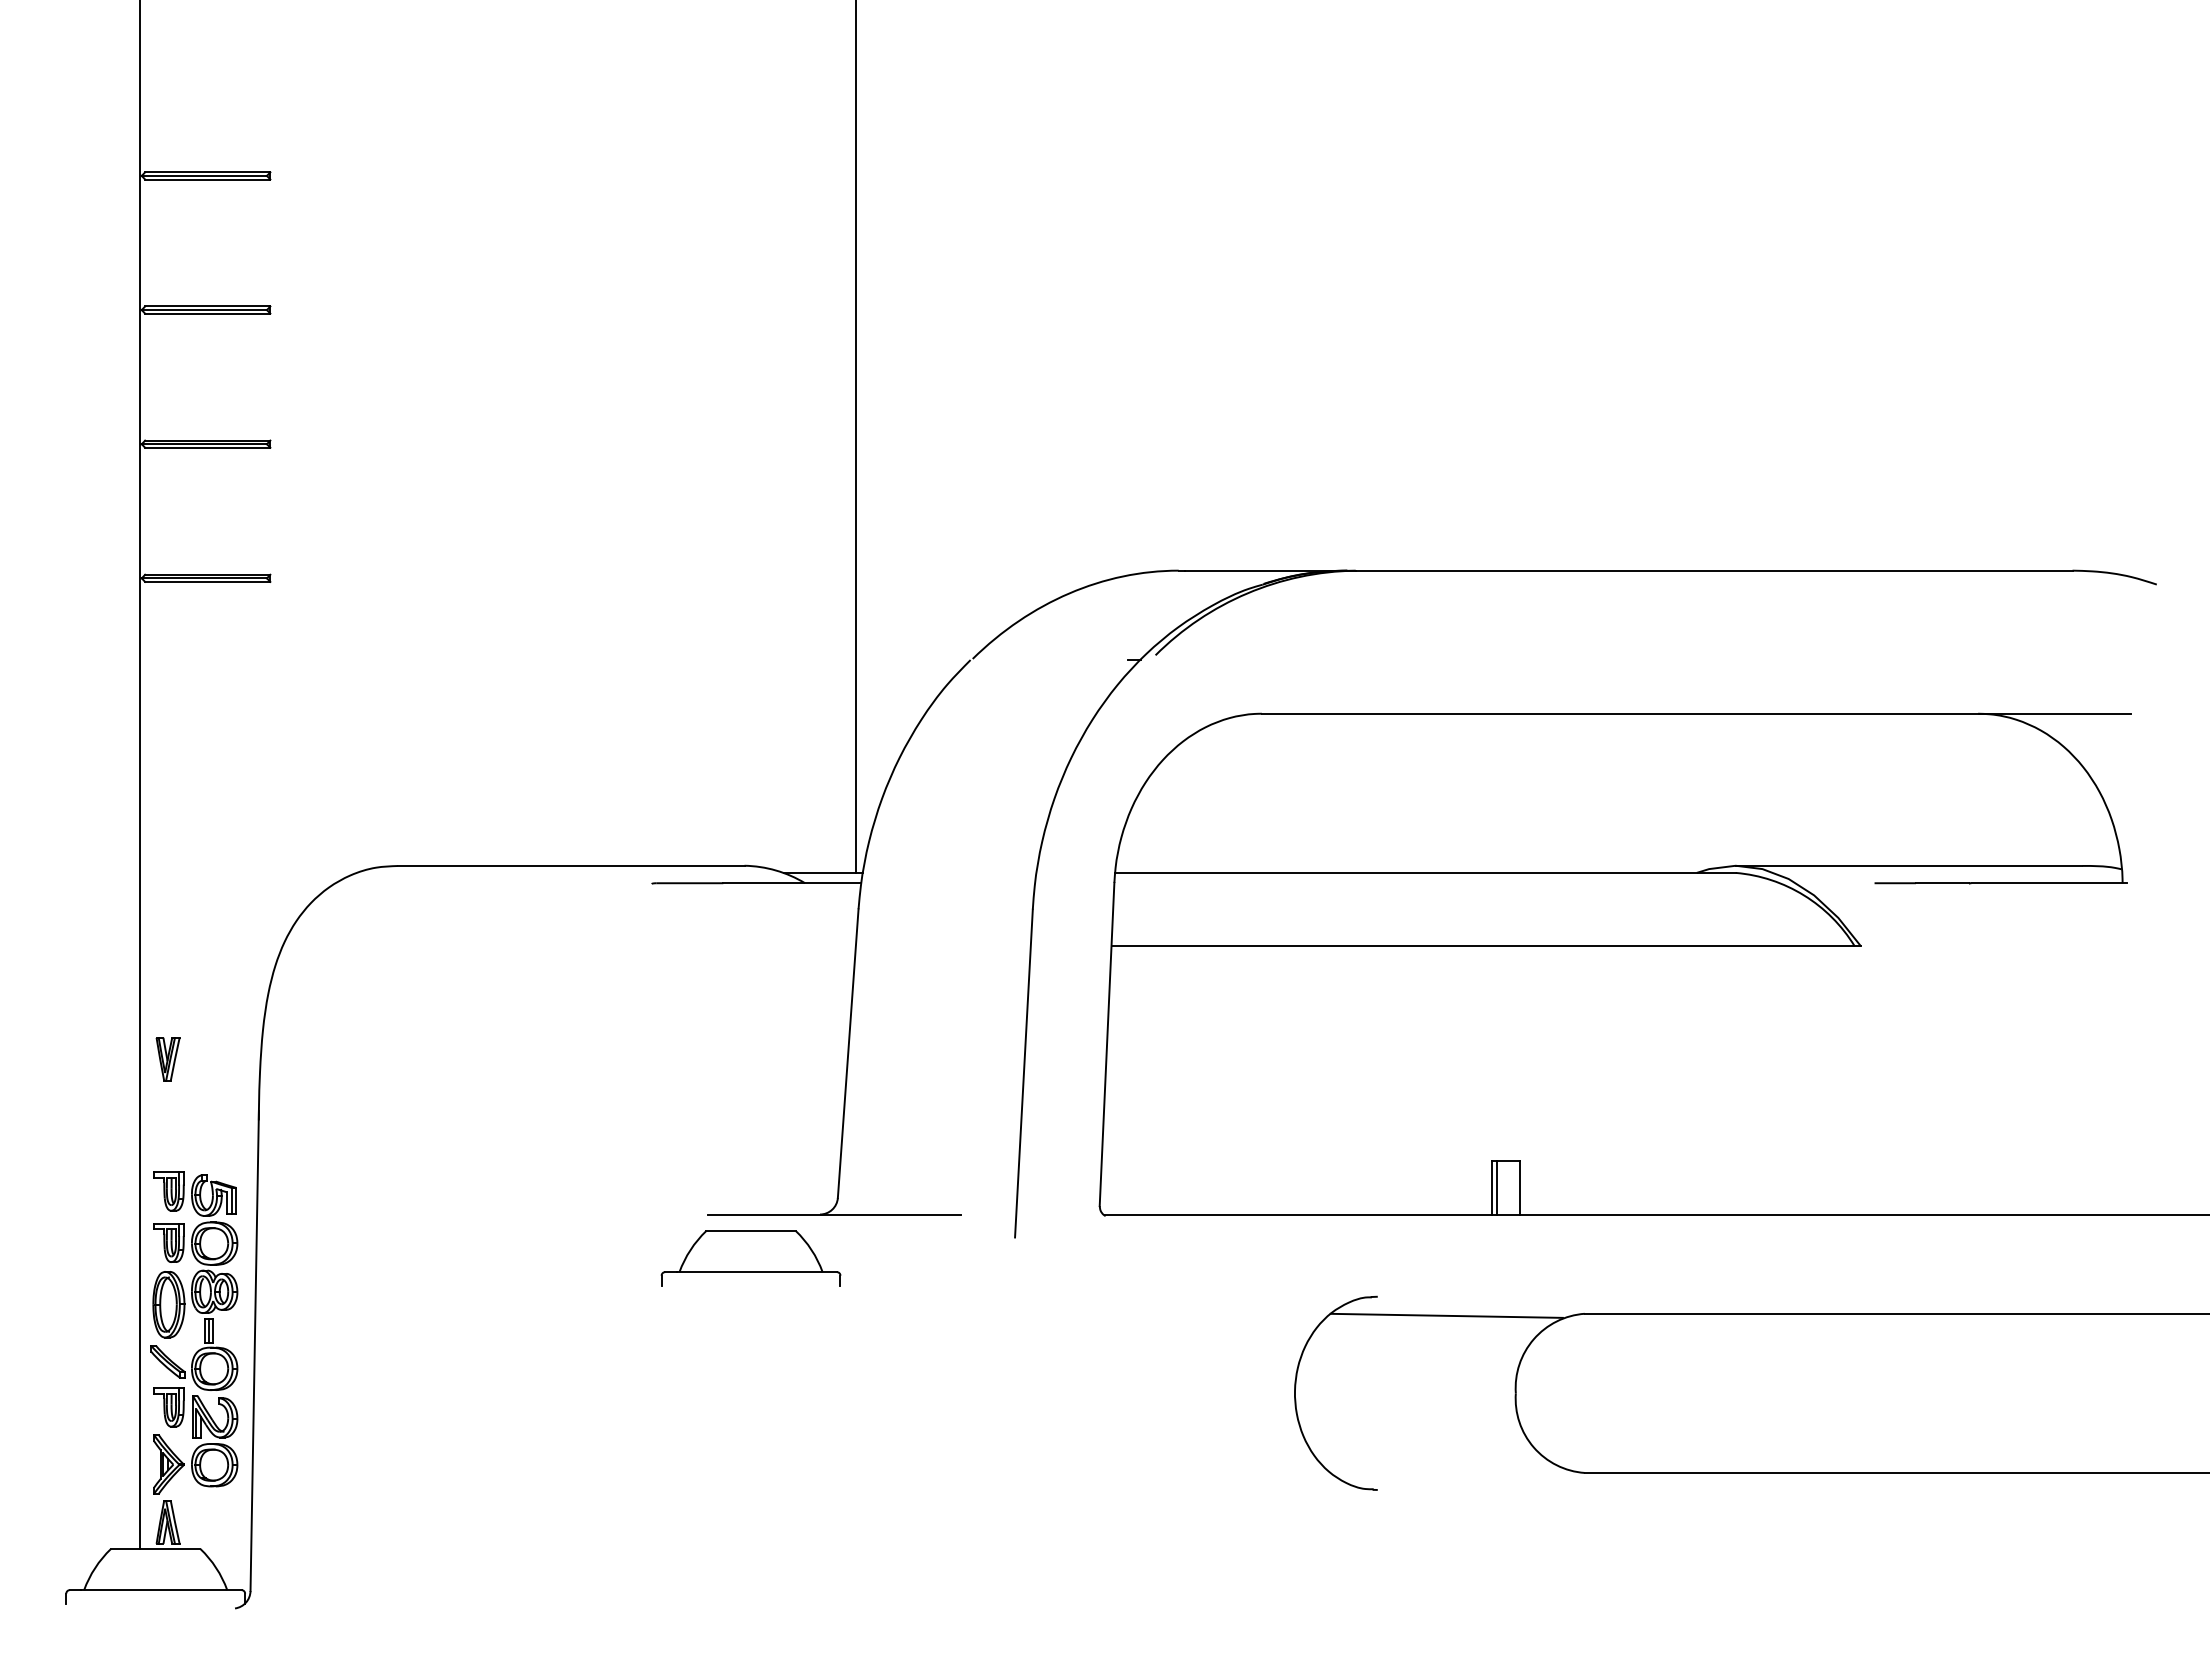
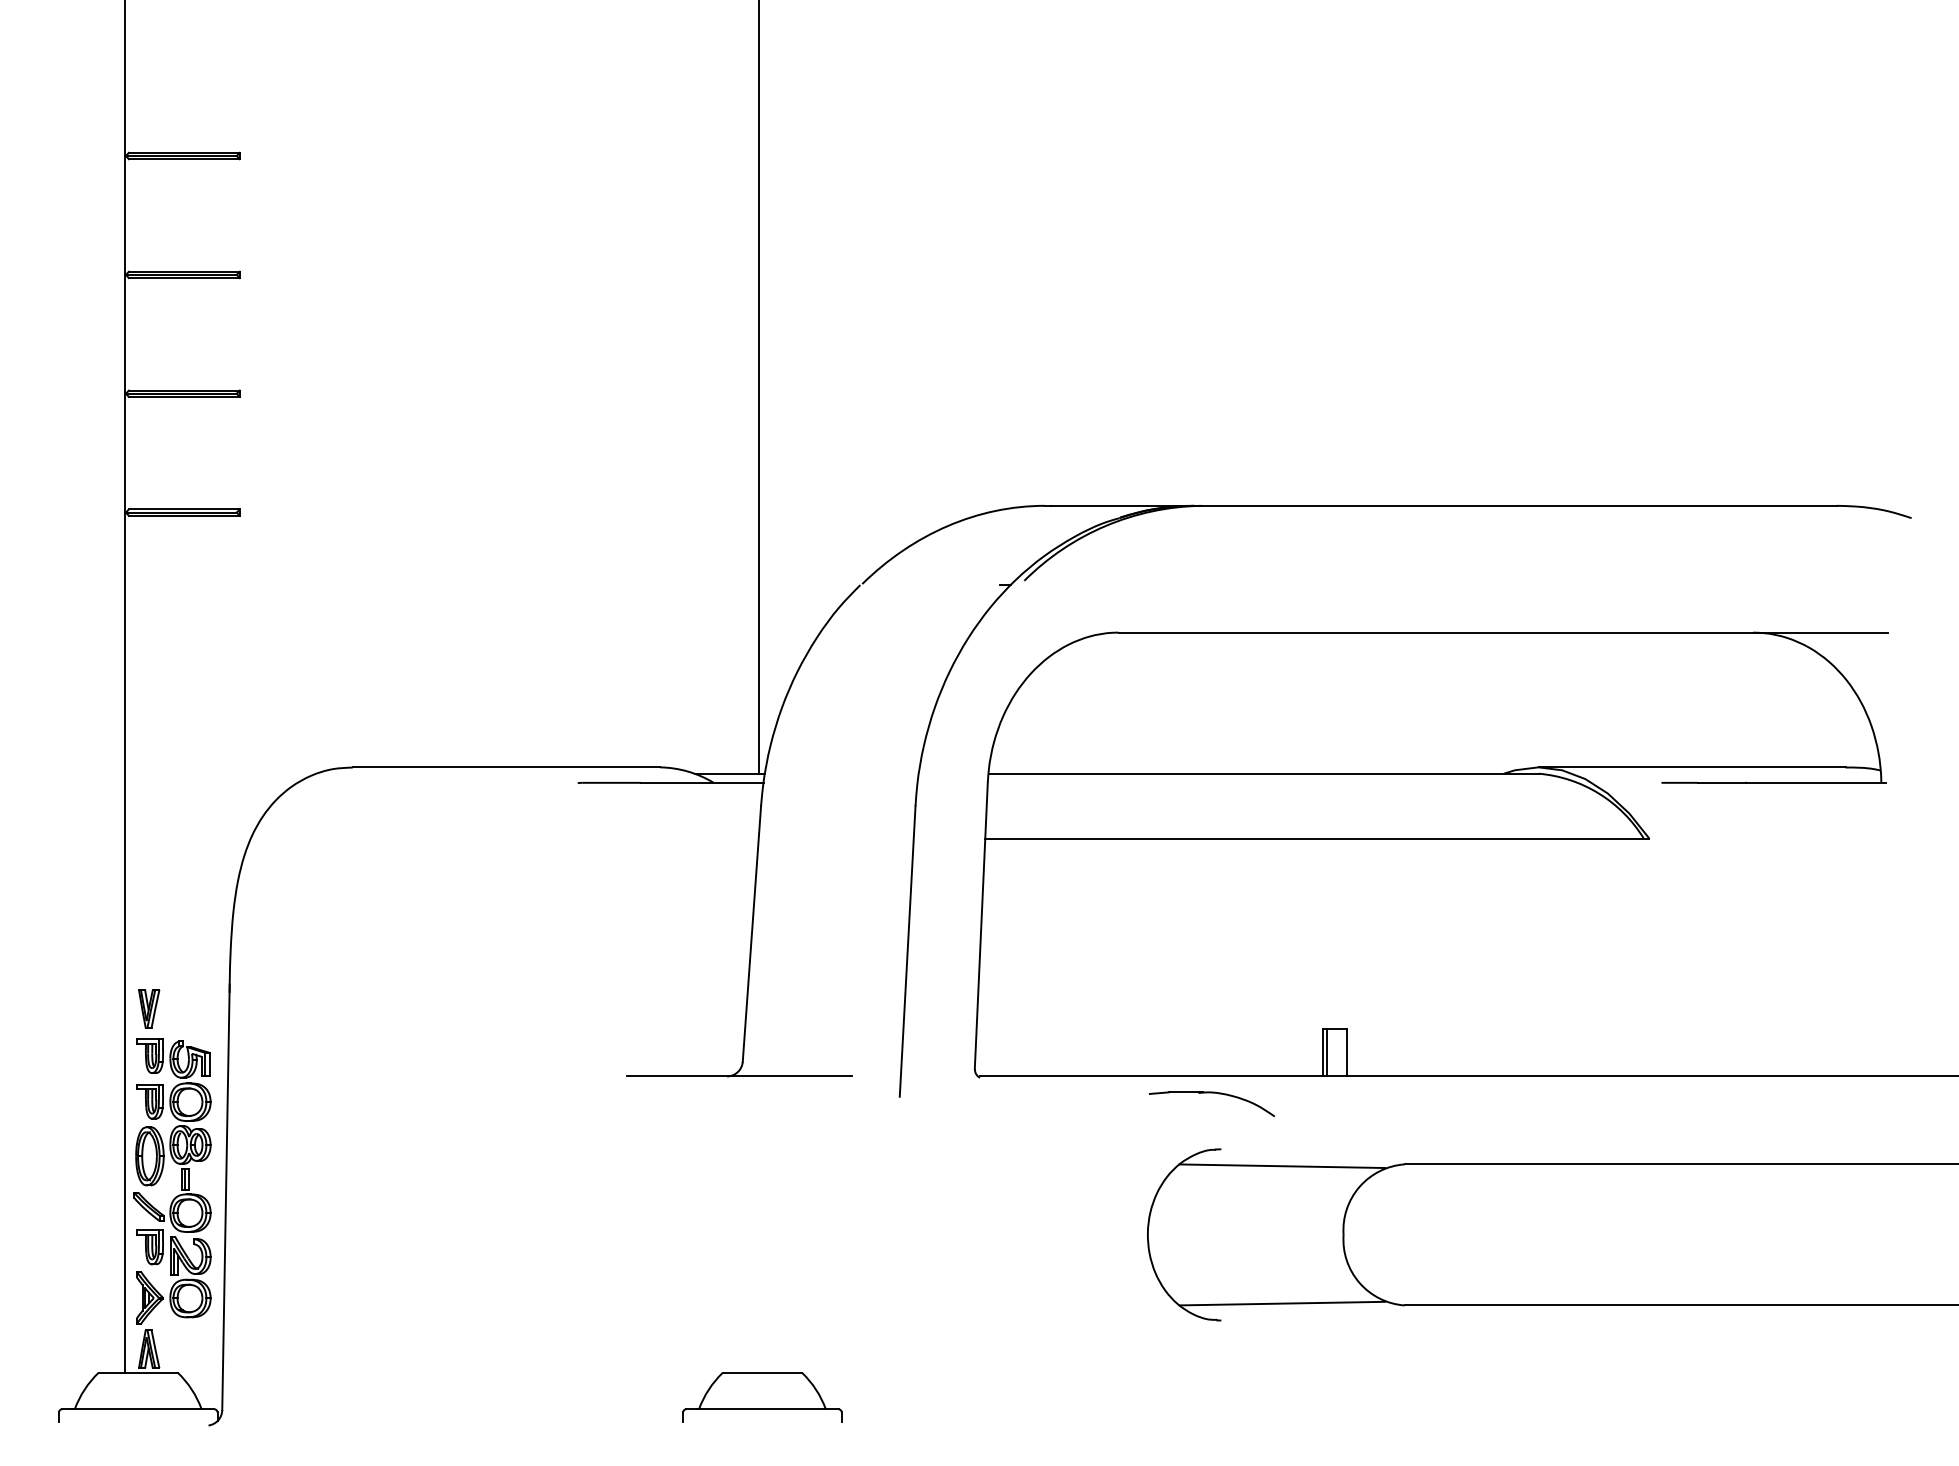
part: (167, 1059) -> (148, 1009), moved
part: (1367, 1233) -> (1212, 1093), added
part: (750, 1258) -> (761, 1397), moved
line: (1446, 1470) -> (1282, 1303), added

